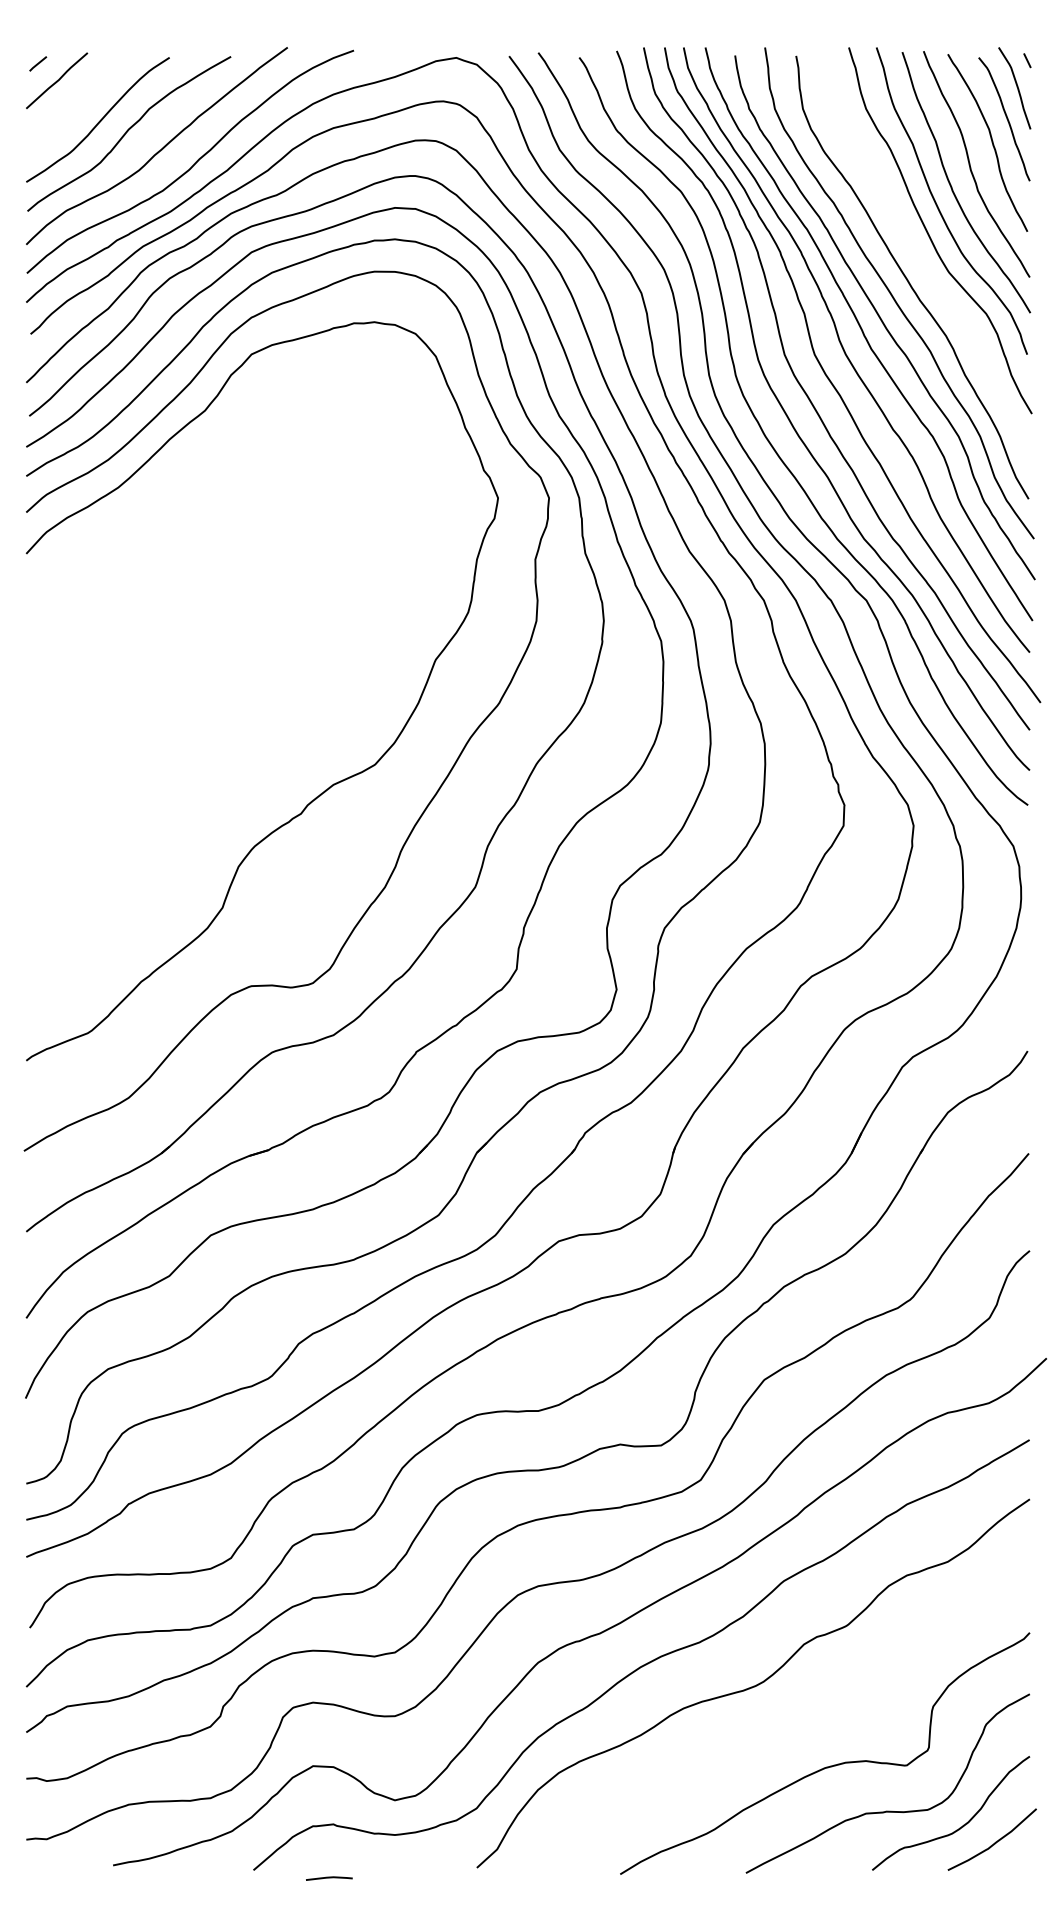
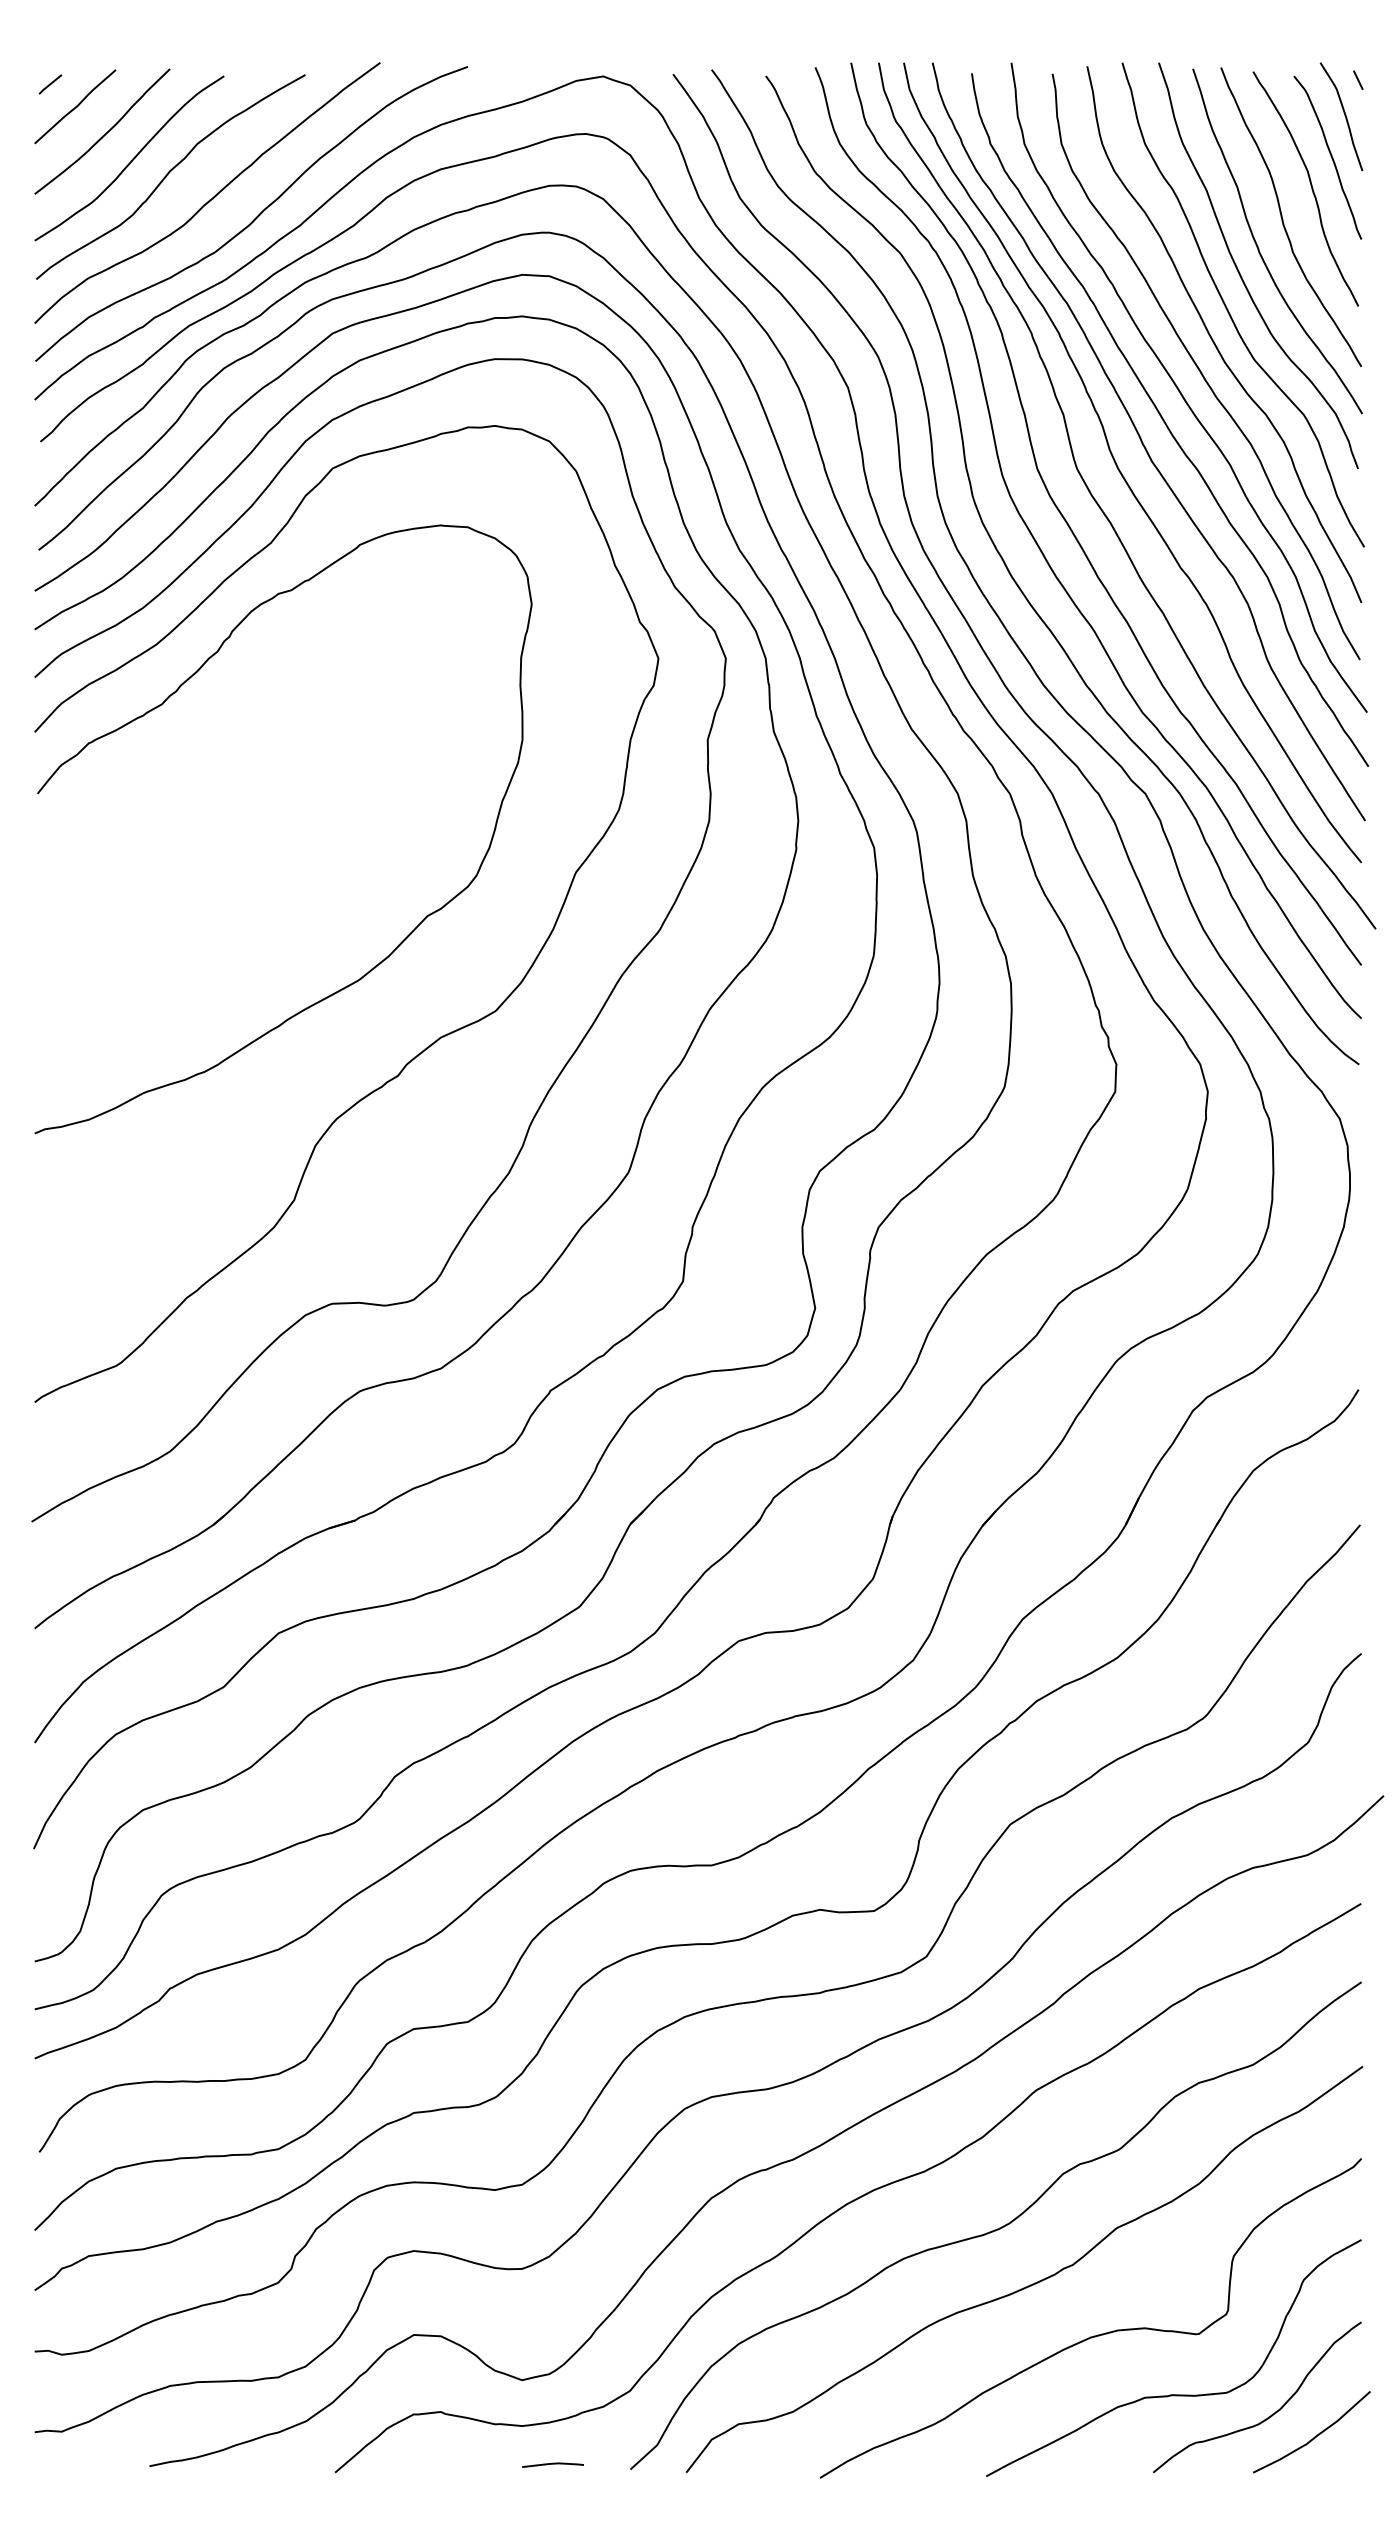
curve: (79, 100) -> (105, 132), added
curve: (918, 257) -> (1214, 340), added
curve: (309, 705) -> (409, 932), added
curve: (779, 1727) -> (1030, 2283), added
line: (329, 1878) -> (553, 2465), moved

